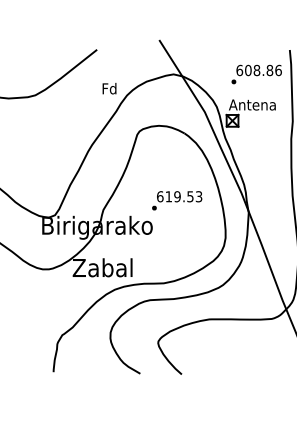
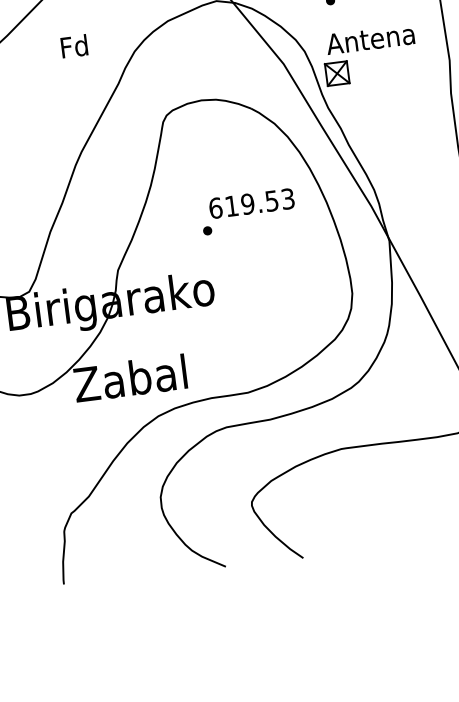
text: (109, 88) -> (74, 46), moved
text: (177, 200) -> (248, 211), moved

